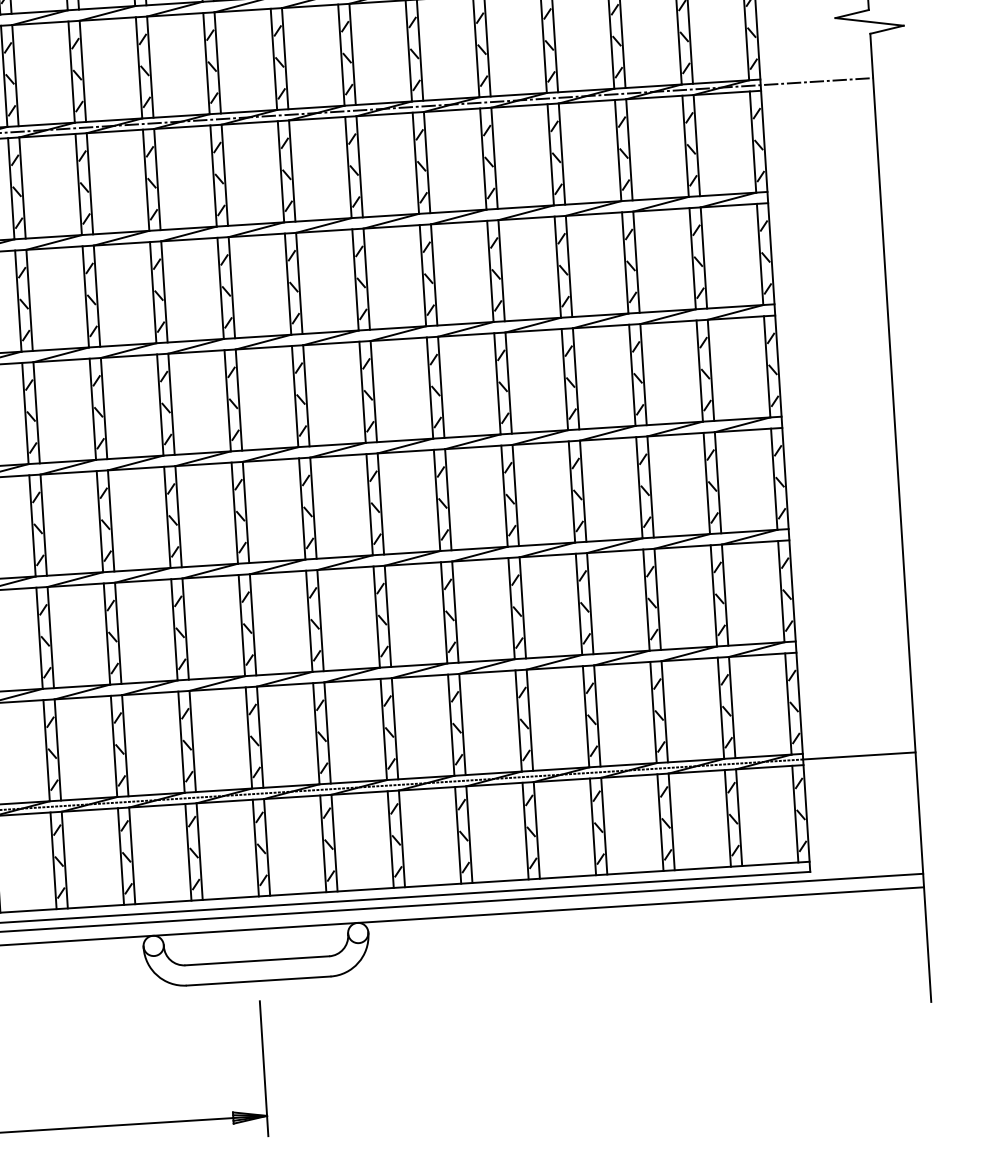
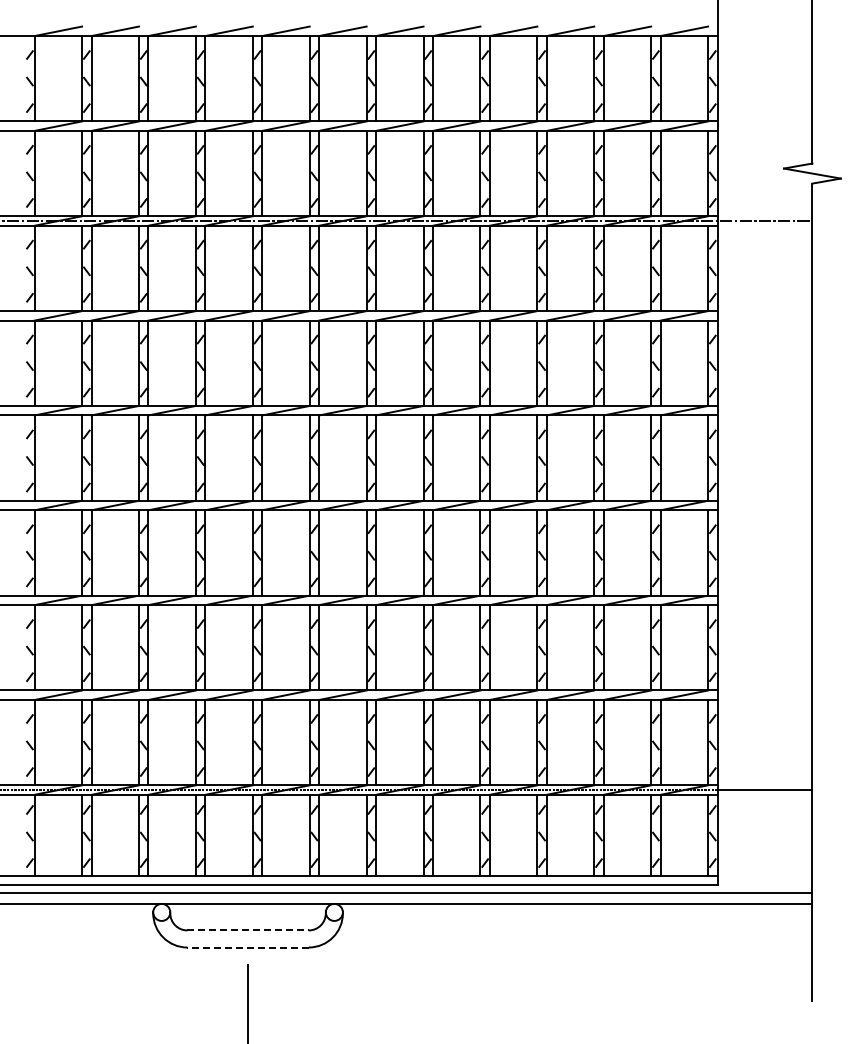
line: (257, 960) -> (248, 930), solid -> dashed
line: (259, 981) -> (248, 947), solid -> dashed

